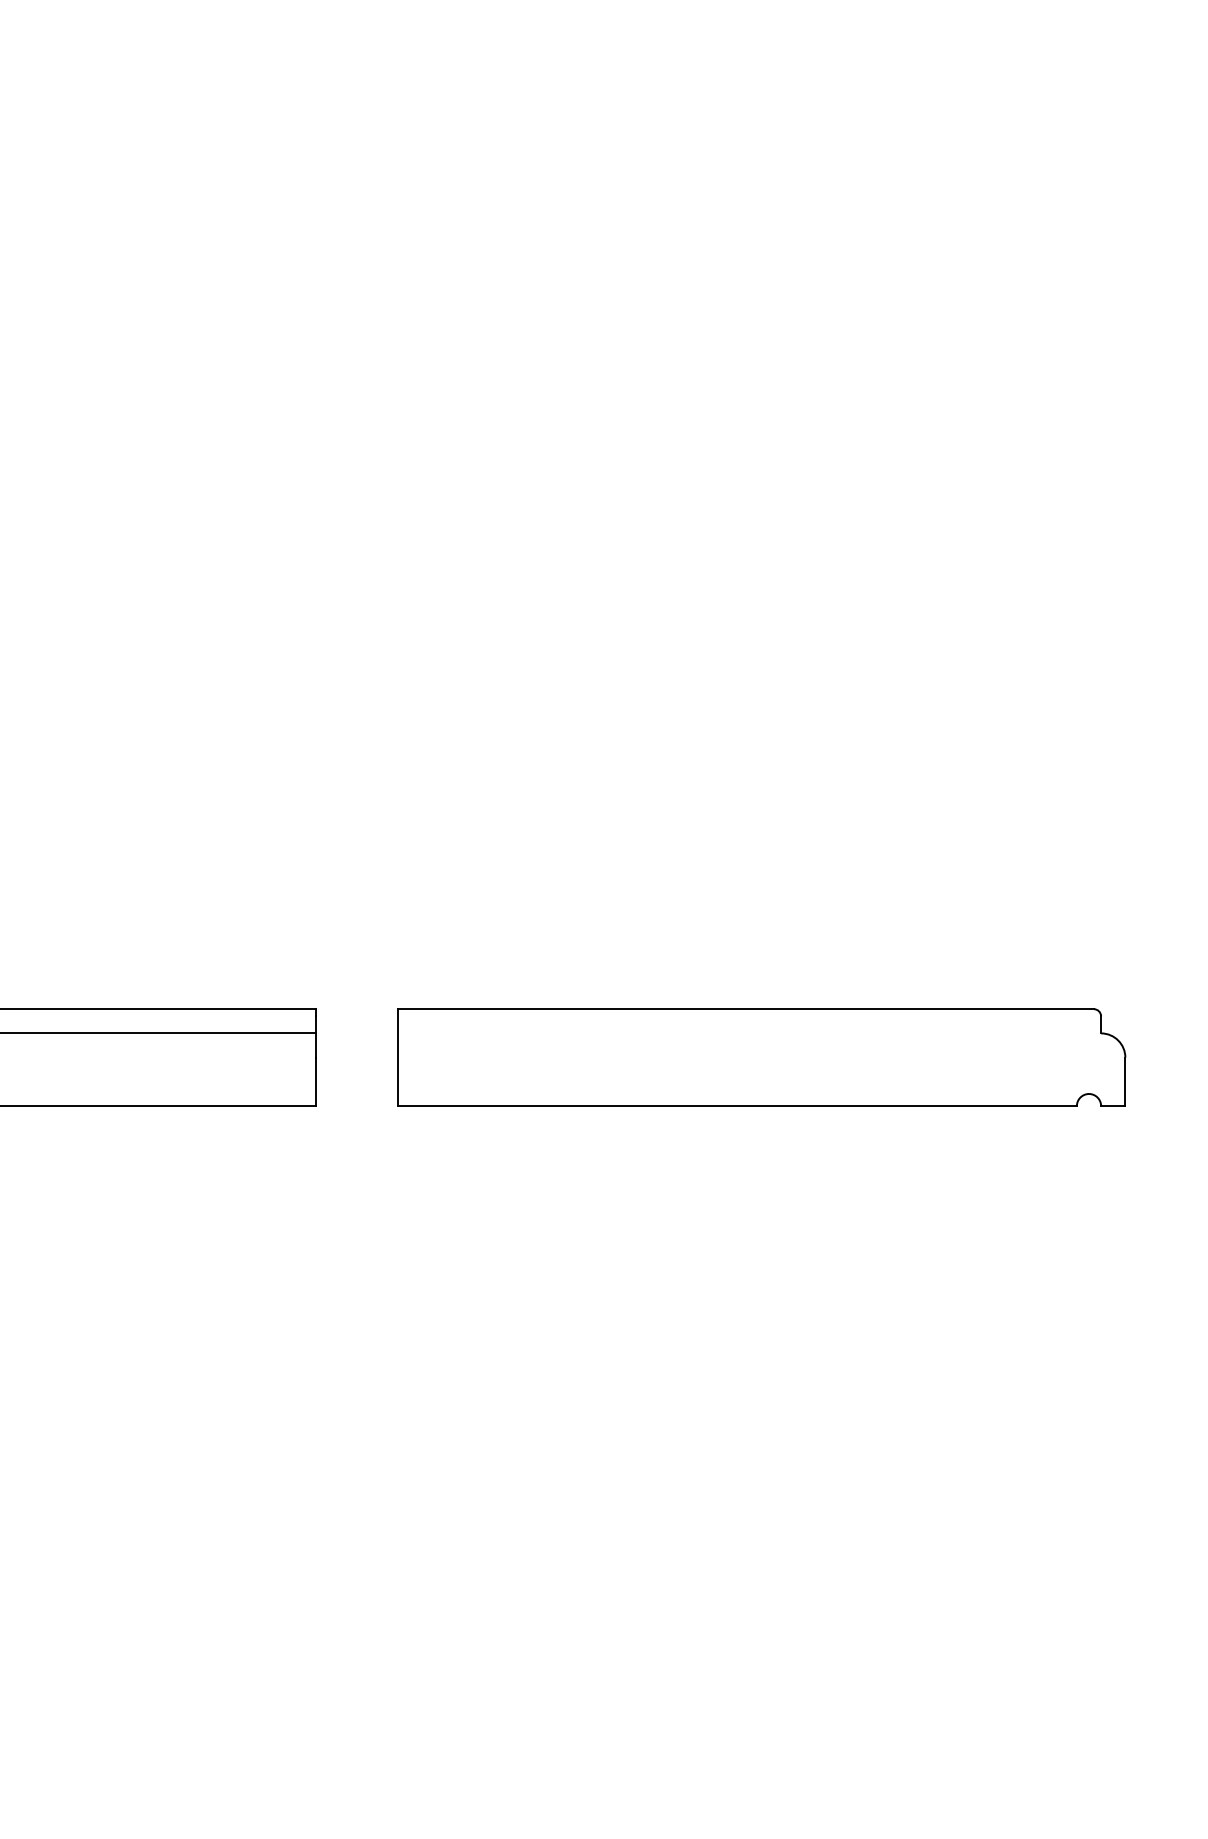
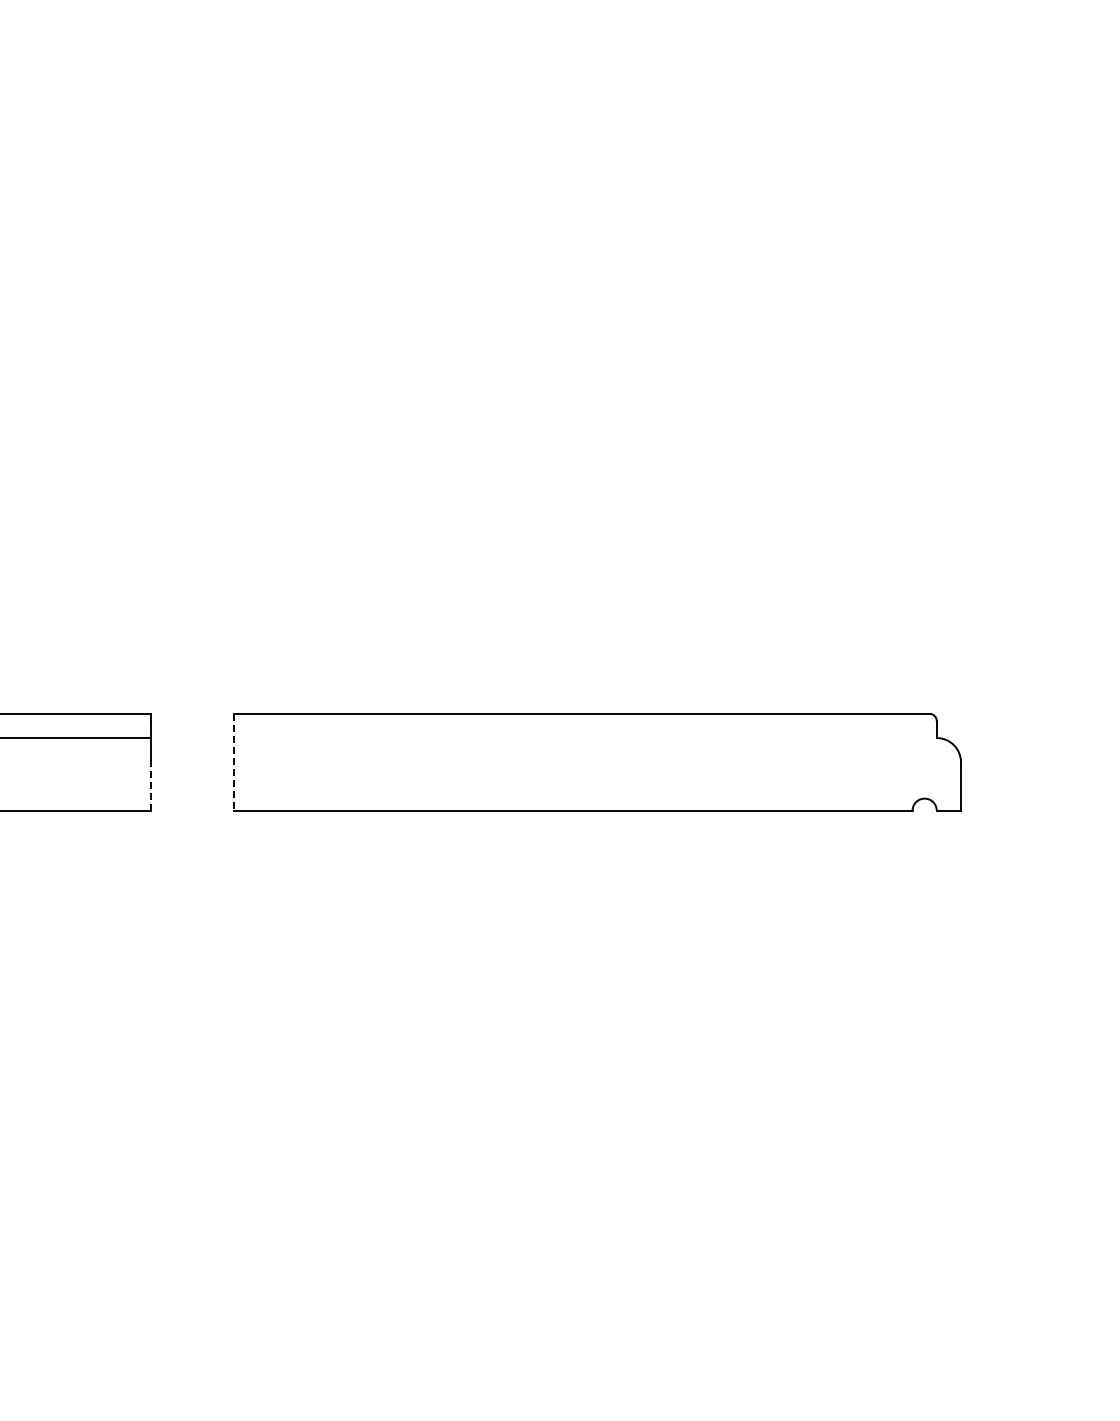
line: (398, 1058) -> (234, 763), solid -> dashed
line: (315, 1081) -> (151, 786), solid -> dashed

